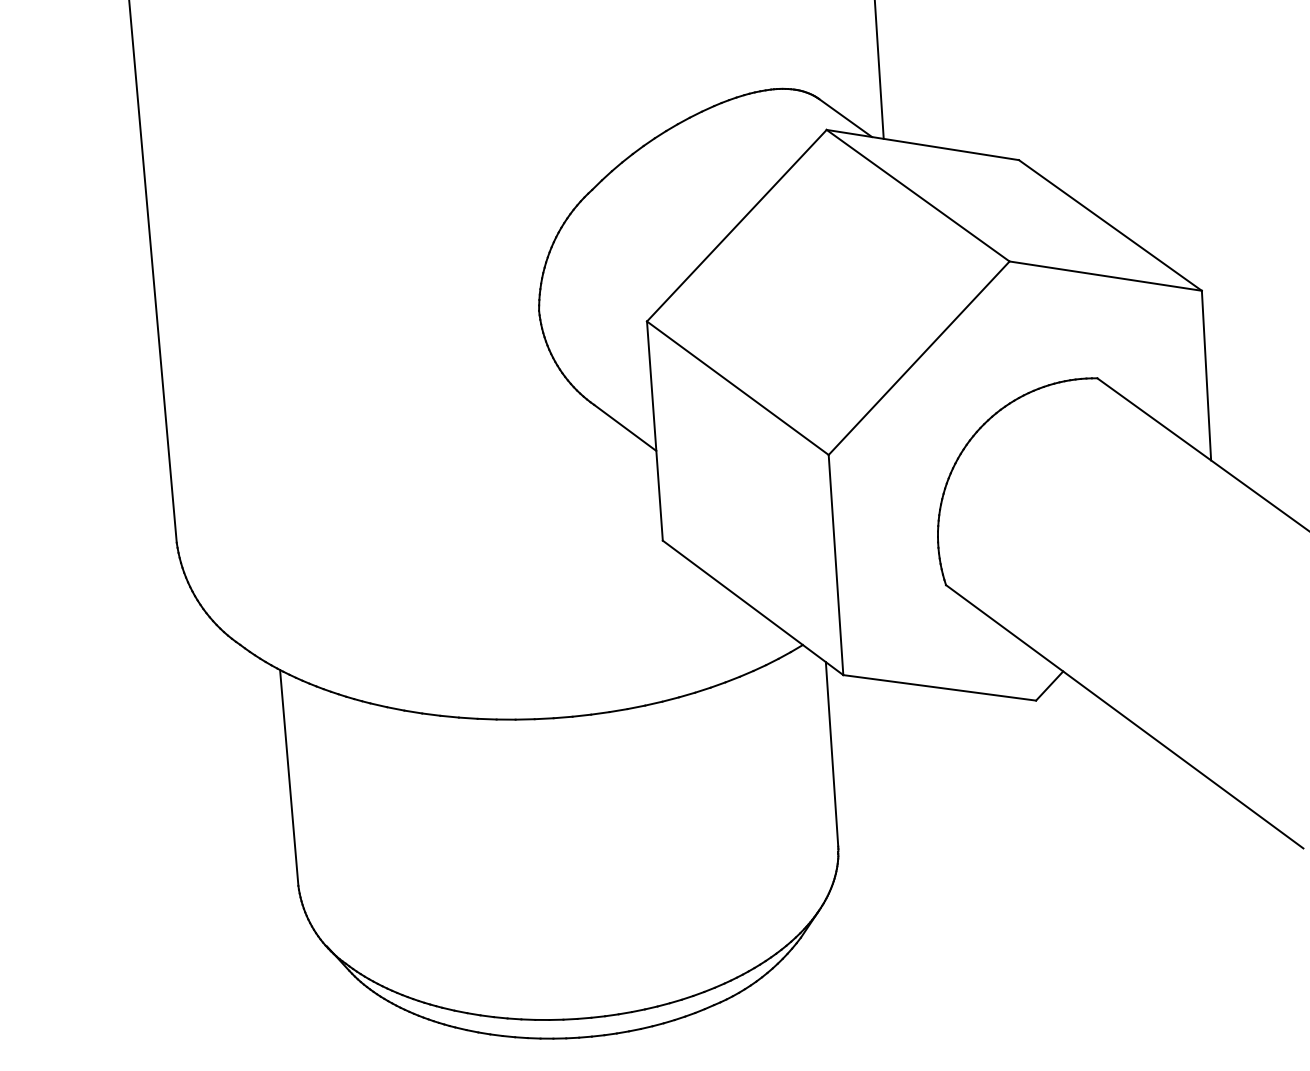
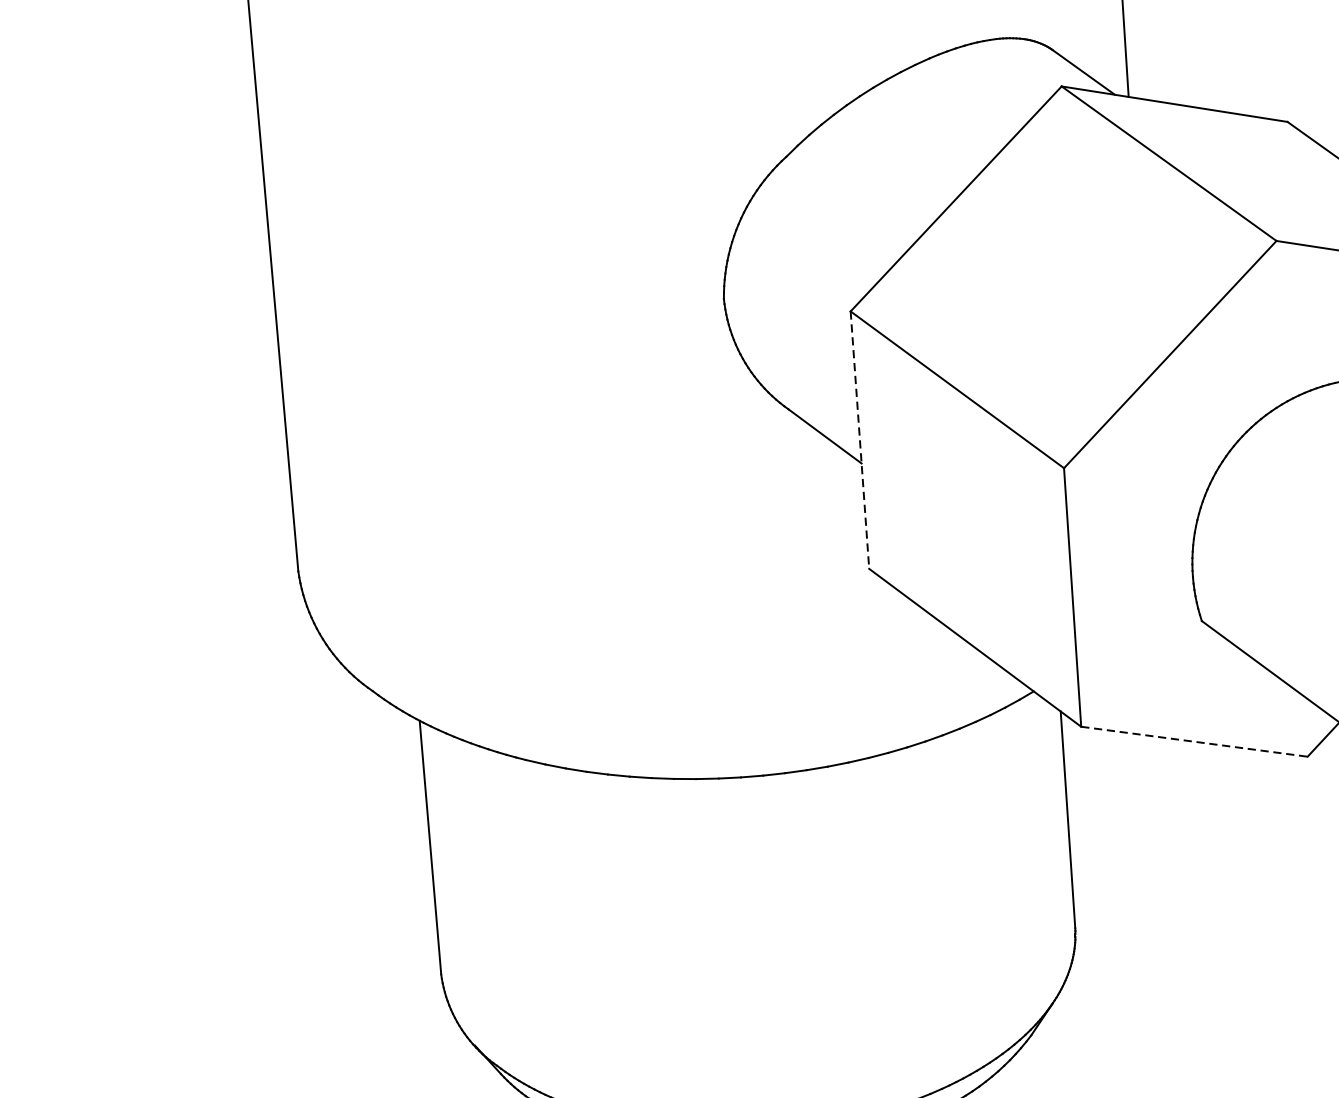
line: (654, 431) -> (859, 440), solid -> dashed
line: (940, 687) -> (1195, 741), solid -> dashed

